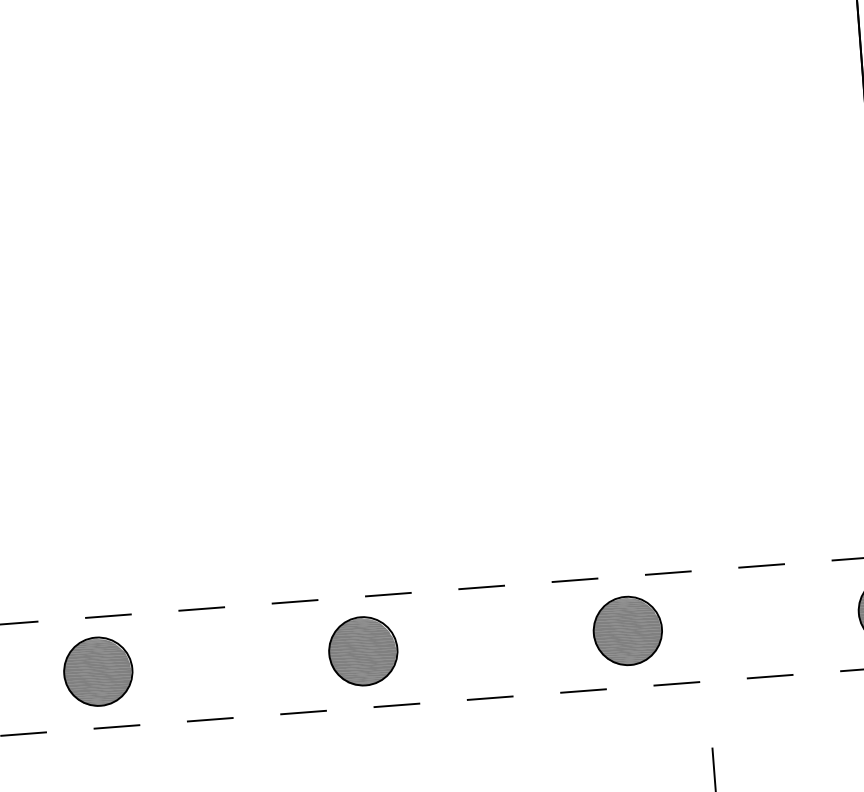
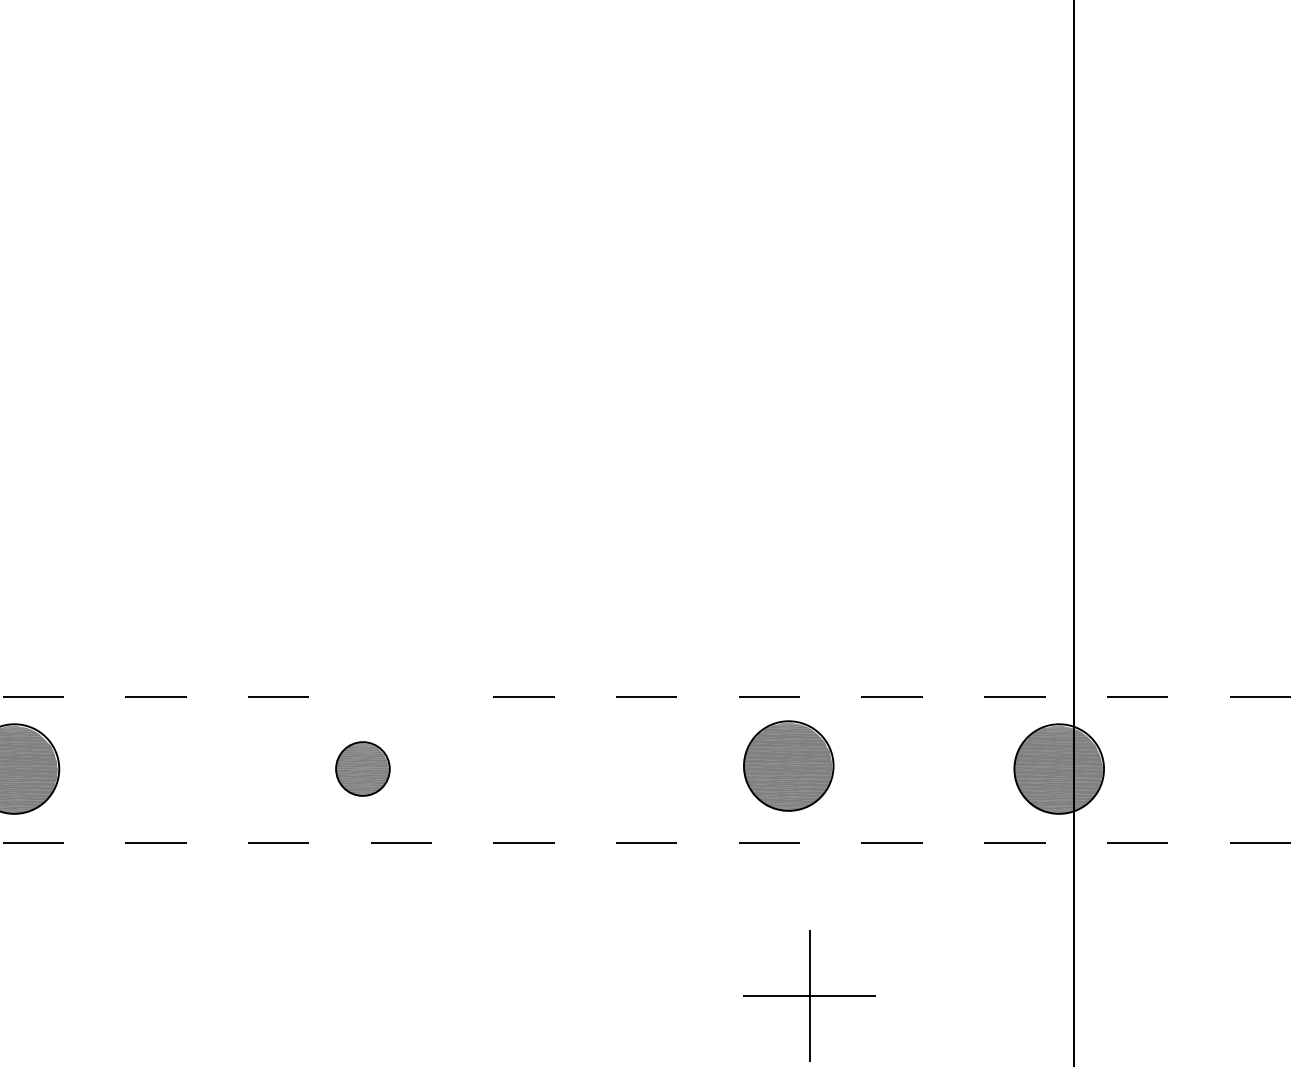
line: (388, 593) -> (401, 696), removed
part: (627, 630) -> (788, 765), moved
part: (362, 650) -> (362, 768), size x0.6

